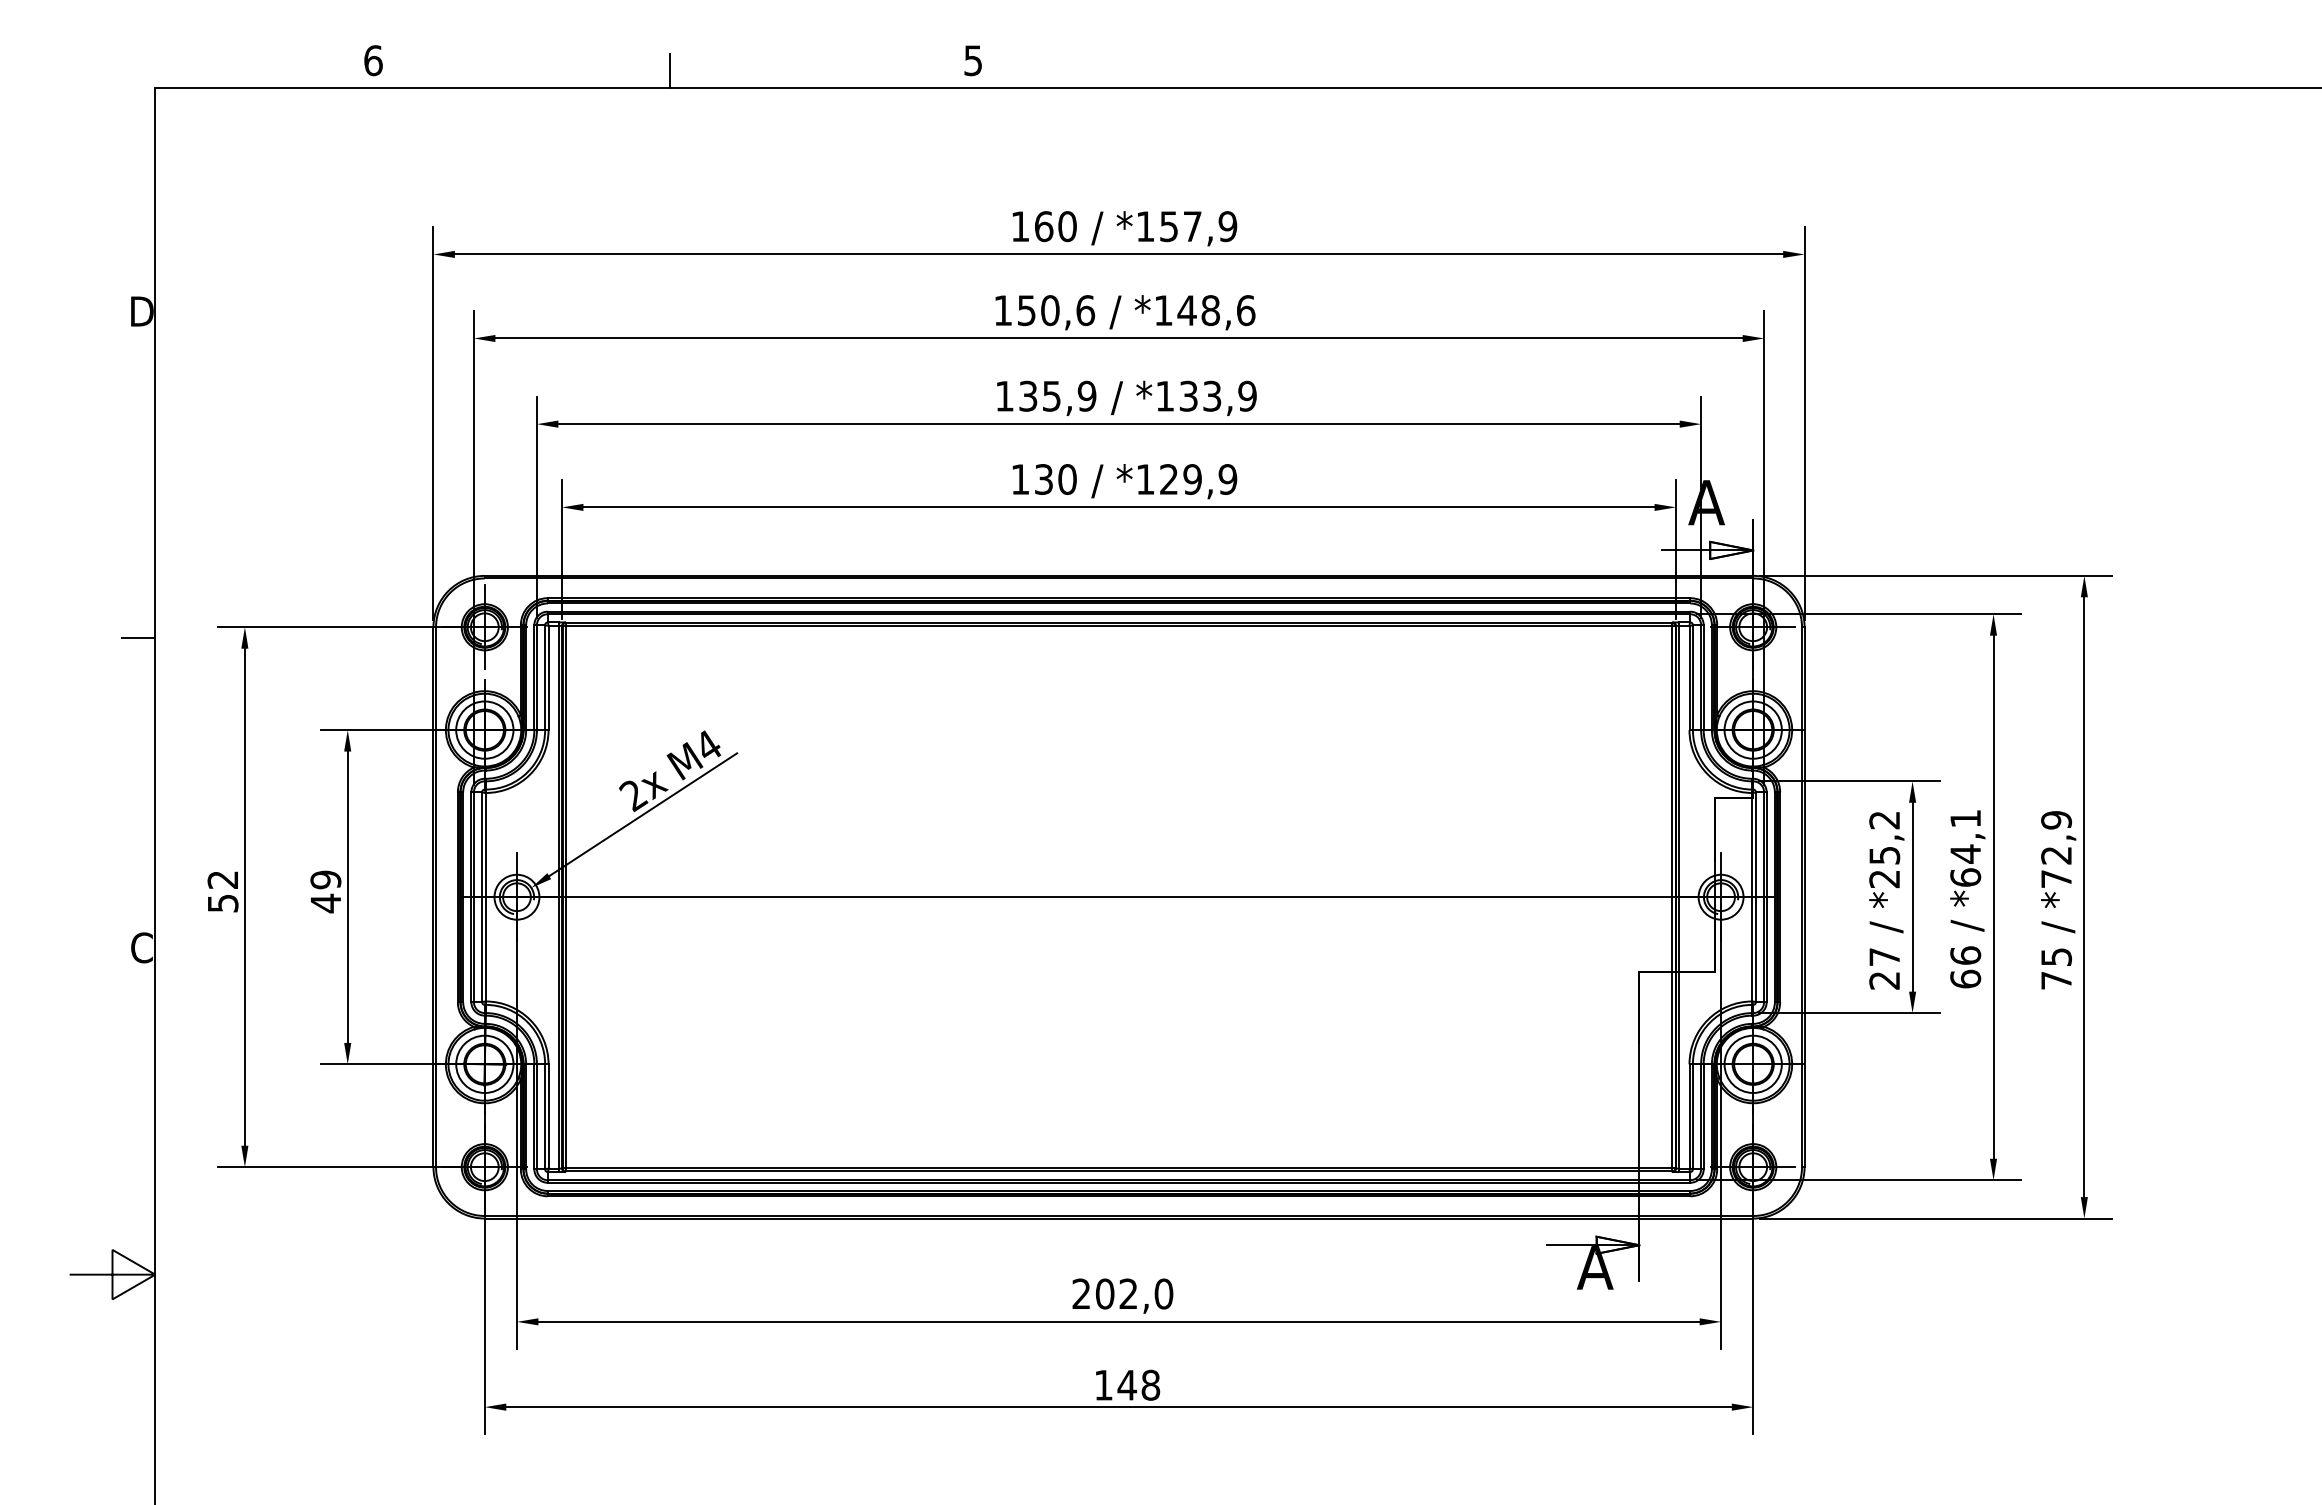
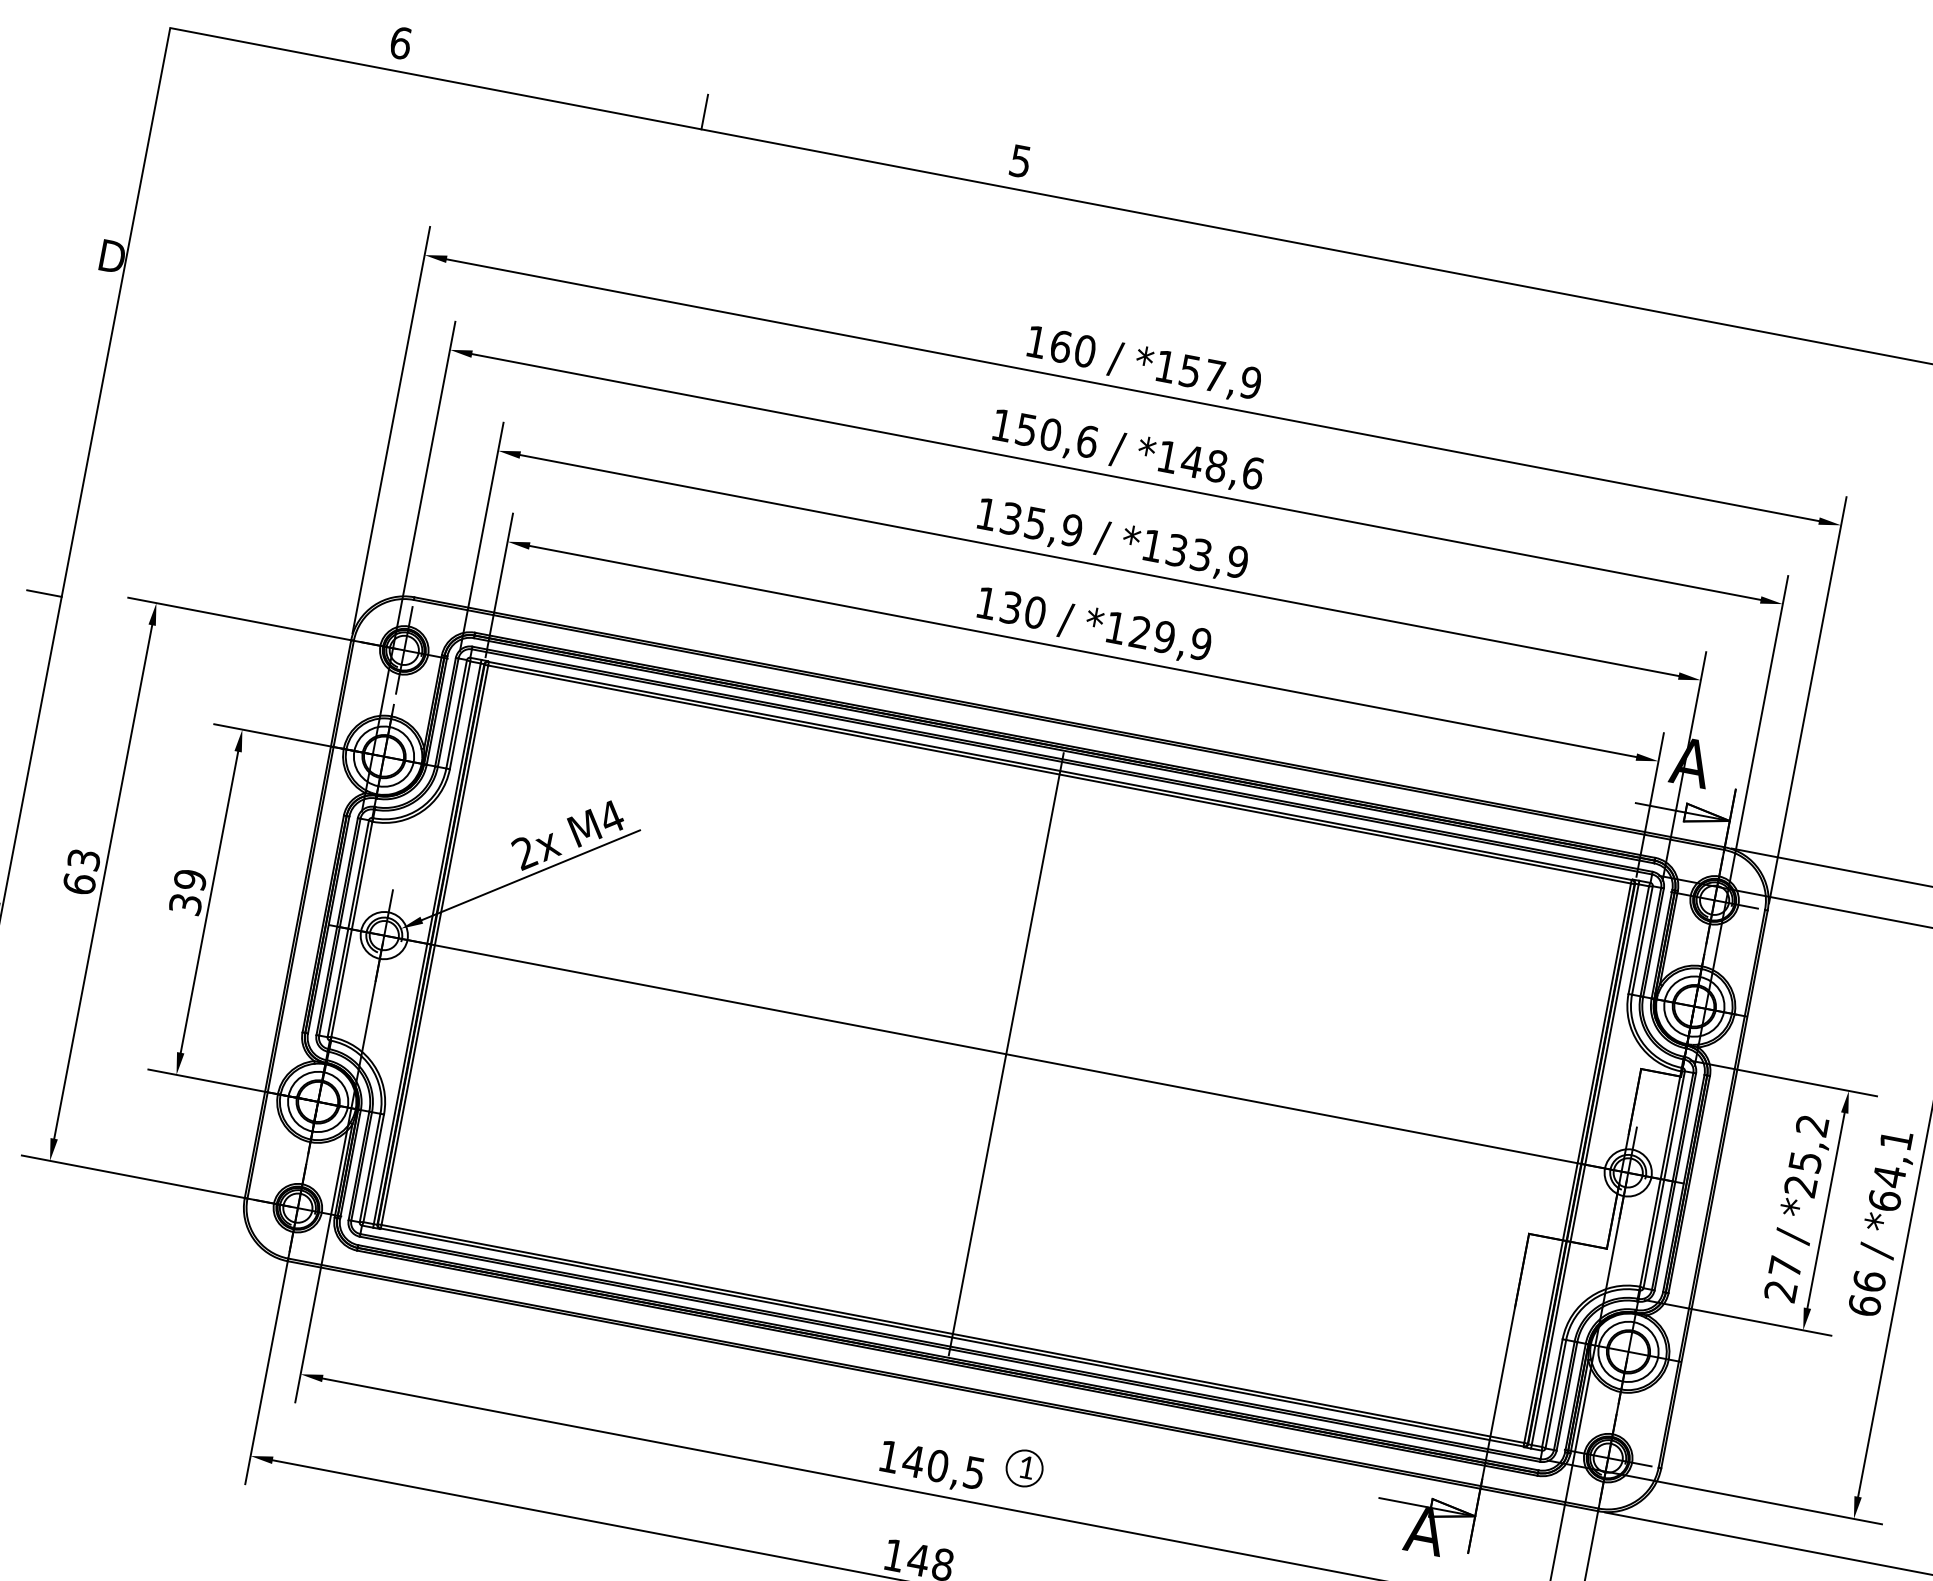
text: (222, 891) -> (81, 871), 52 -> 63
line: (1119, 896) -> (1006, 1053), added
text: (325, 903) -> (185, 904), 49 -> 39
part: (1209, 1280) -> (1024, 1468), added
text: (1122, 1293) -> (931, 1464), 202,0 -> 140,5

